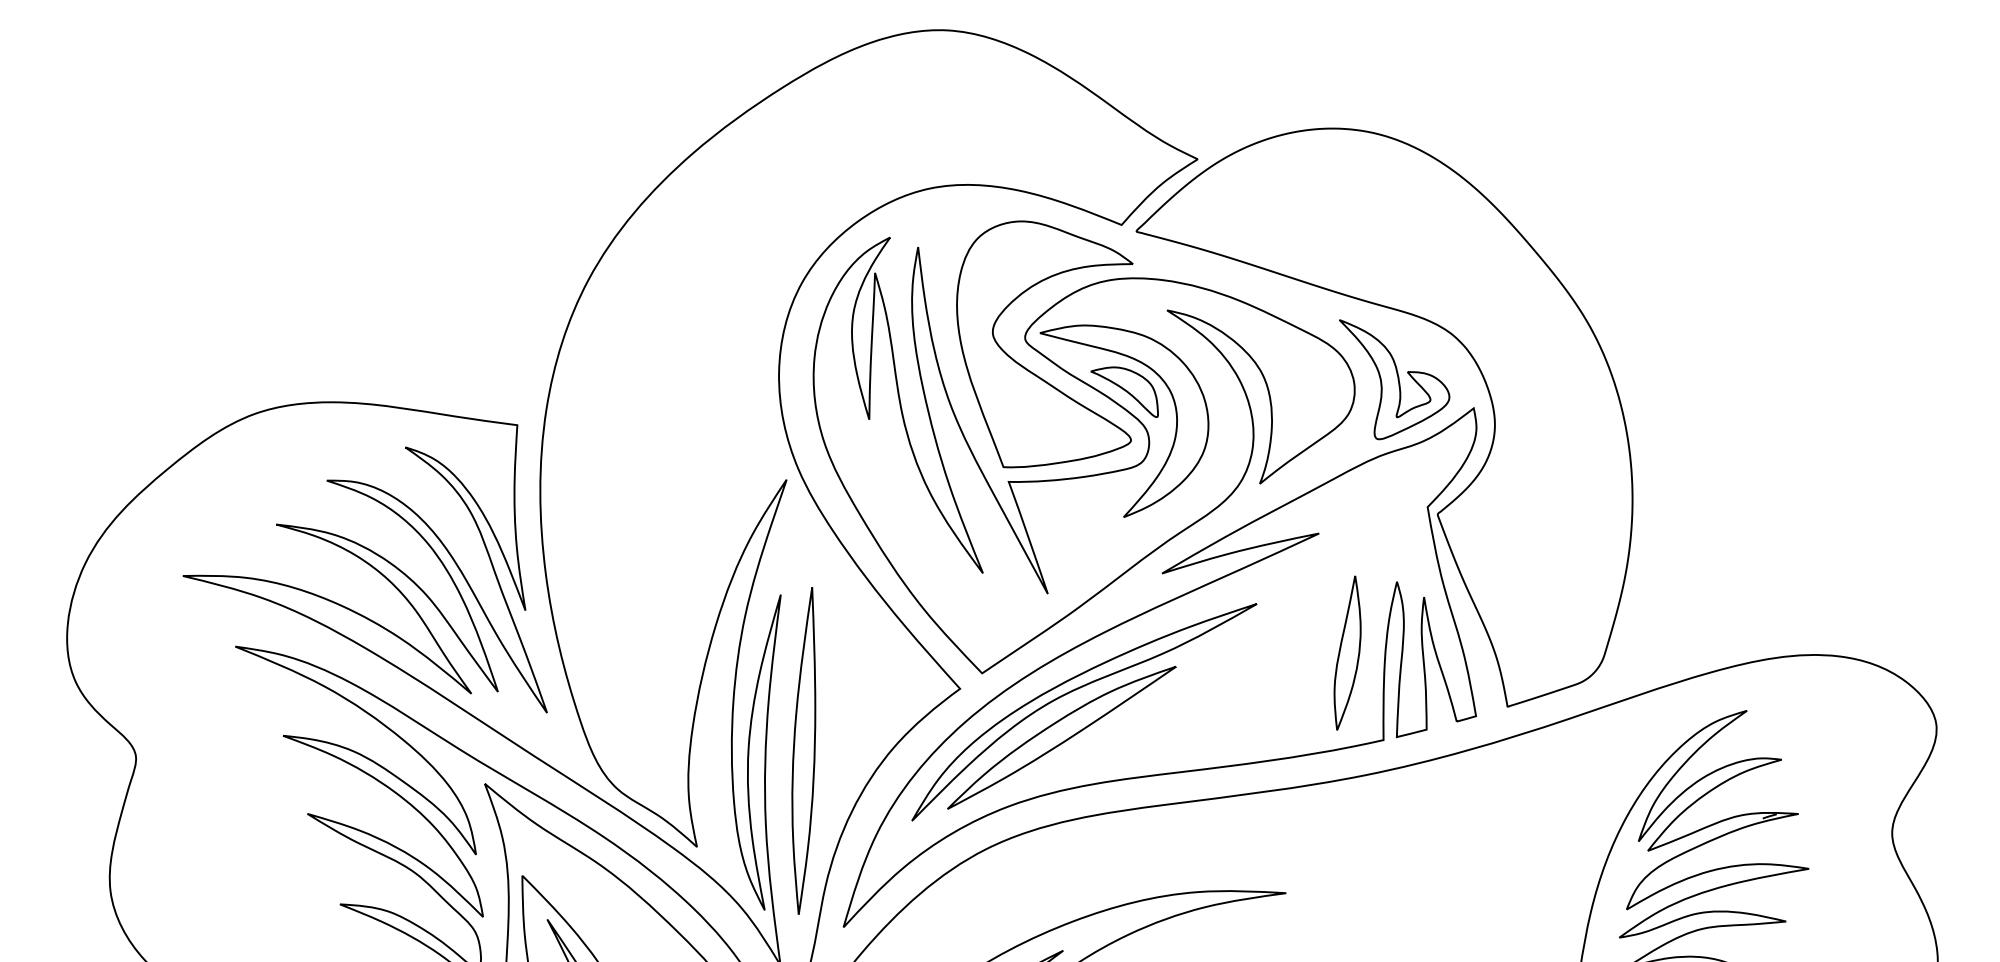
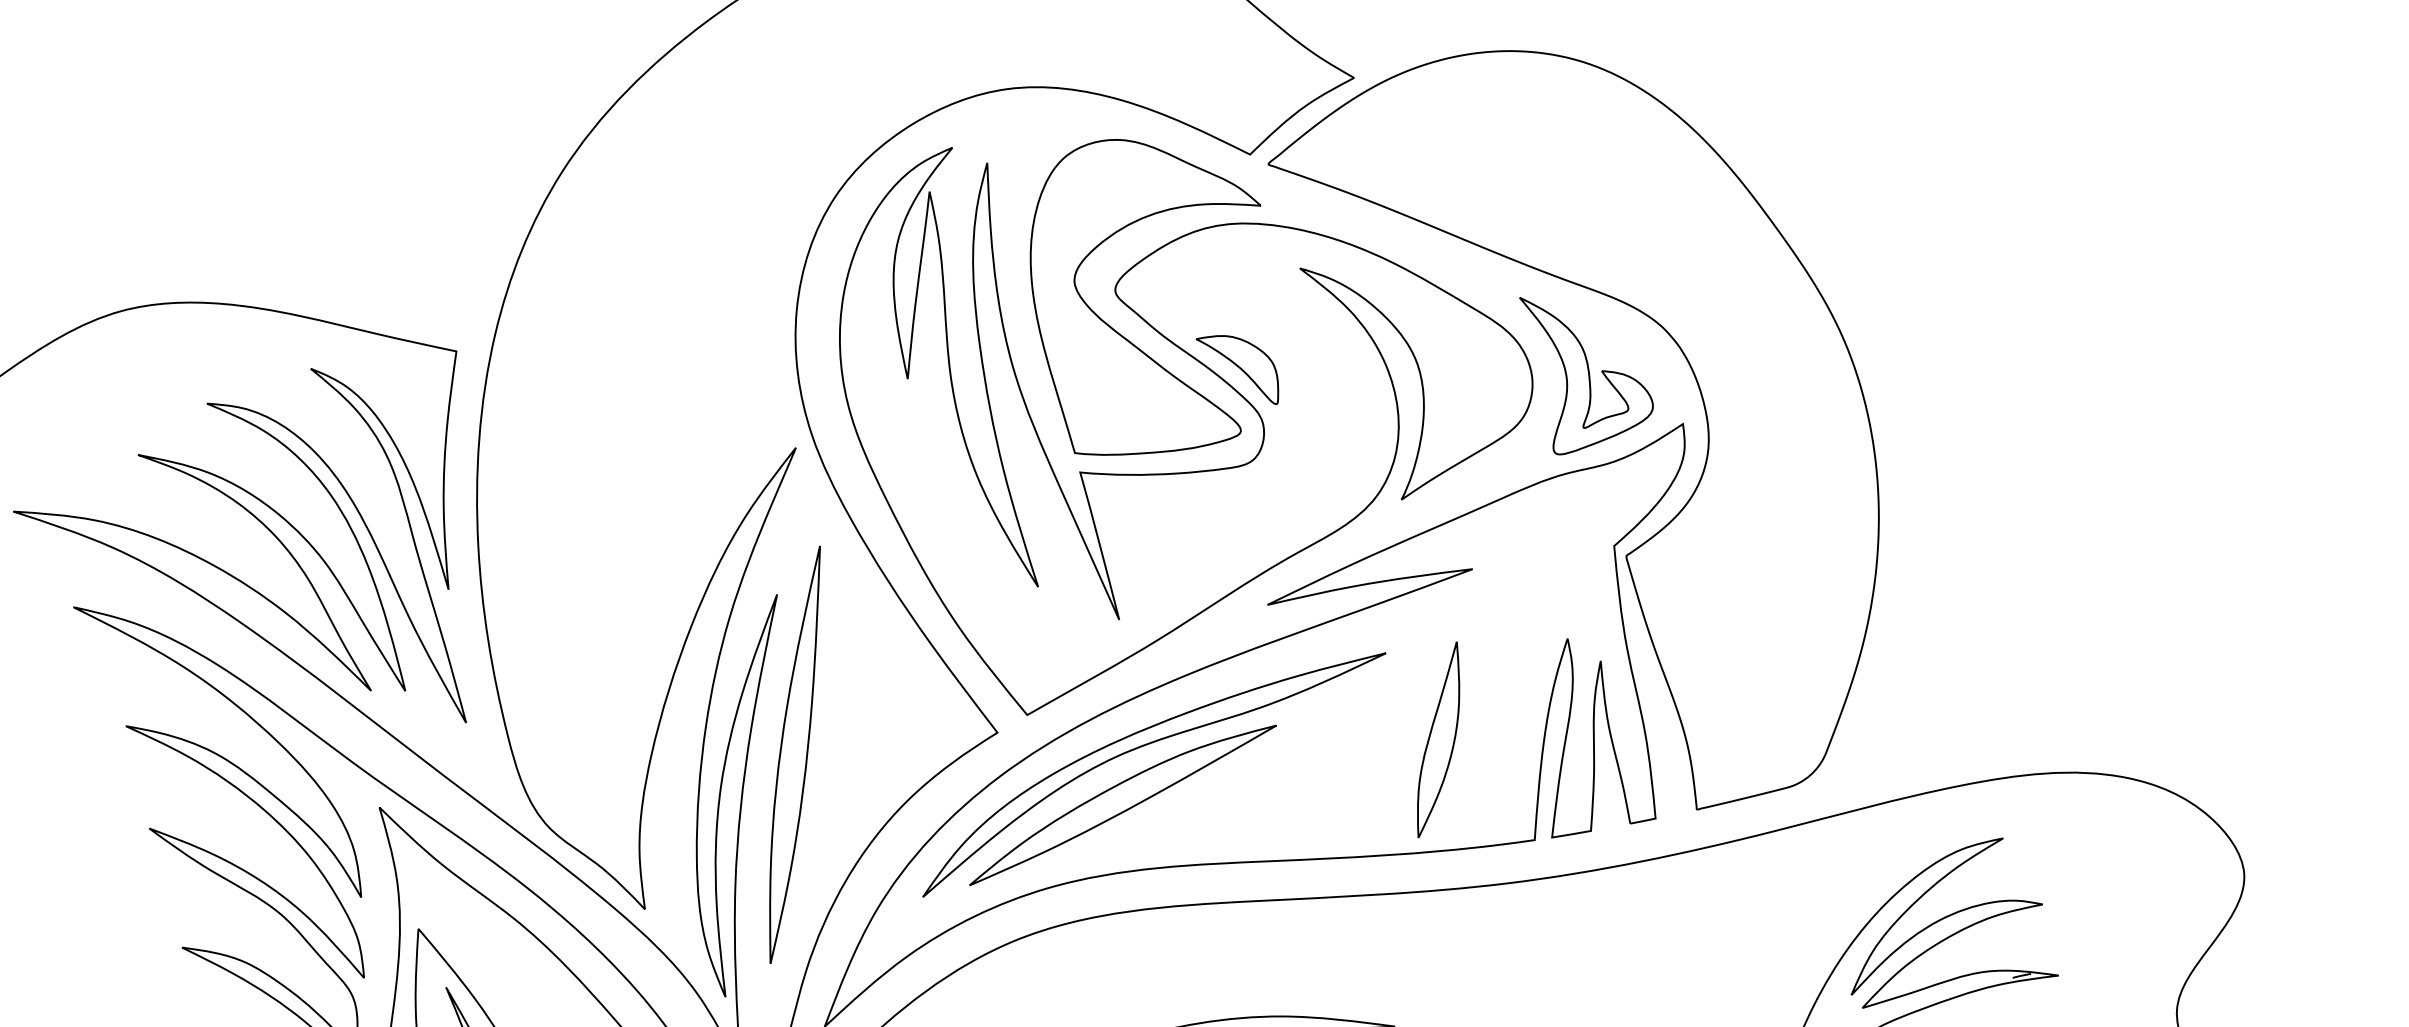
part: (1175, 414) -> (1300, 402), removed
part: (1347, 652) -> (1439, 739), moved
part: (803, 750) -> (792, 753), moved

